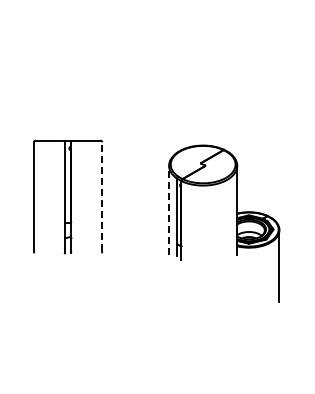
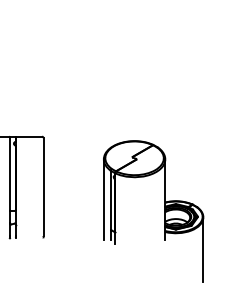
line: (102, 196) -> (43, 187), dashed -> solid
line: (169, 209) -> (104, 198), dashed -> solid

